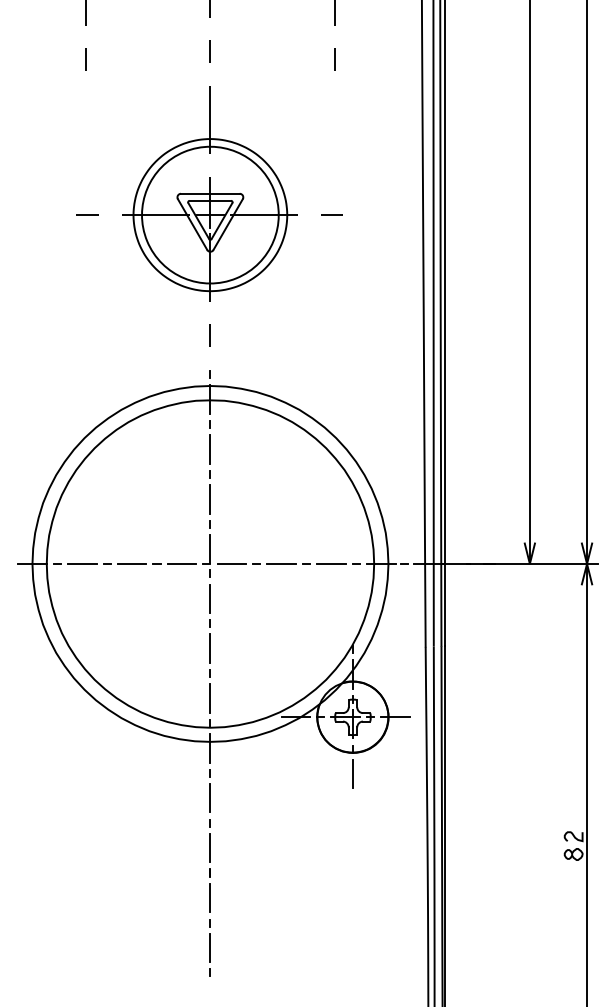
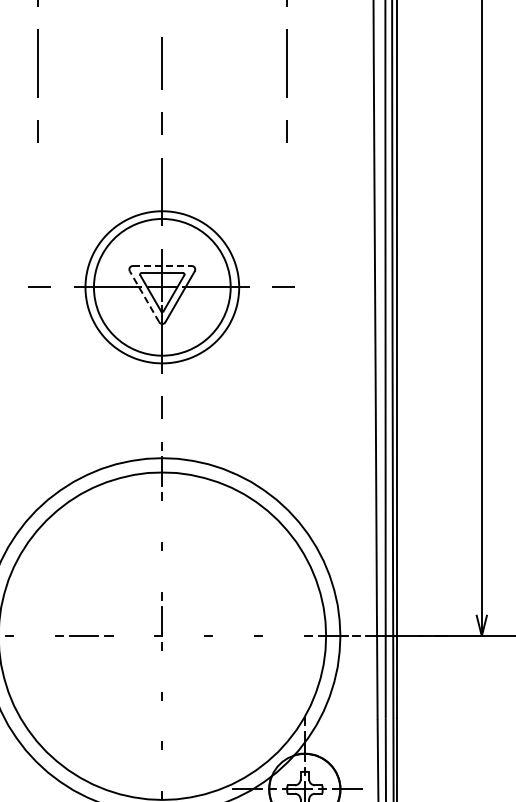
line: (210, 193) -> (162, 265), solid -> dashed
line: (192, 224) -> (144, 296), solid -> dashed
line: (210, 449) -> (162, 521), removed
line: (210, 499) -> (162, 571), removed
line: (82, 563) -> (34, 635), removed
line: (181, 563) -> (133, 635), removed
line: (231, 563) -> (183, 635), removed
line: (281, 563) -> (233, 635), removed
line: (331, 563) -> (283, 635), removed
line: (210, 598) -> (162, 670), removed
line: (210, 648) -> (162, 720), removed
line: (210, 698) -> (162, 770), removed

